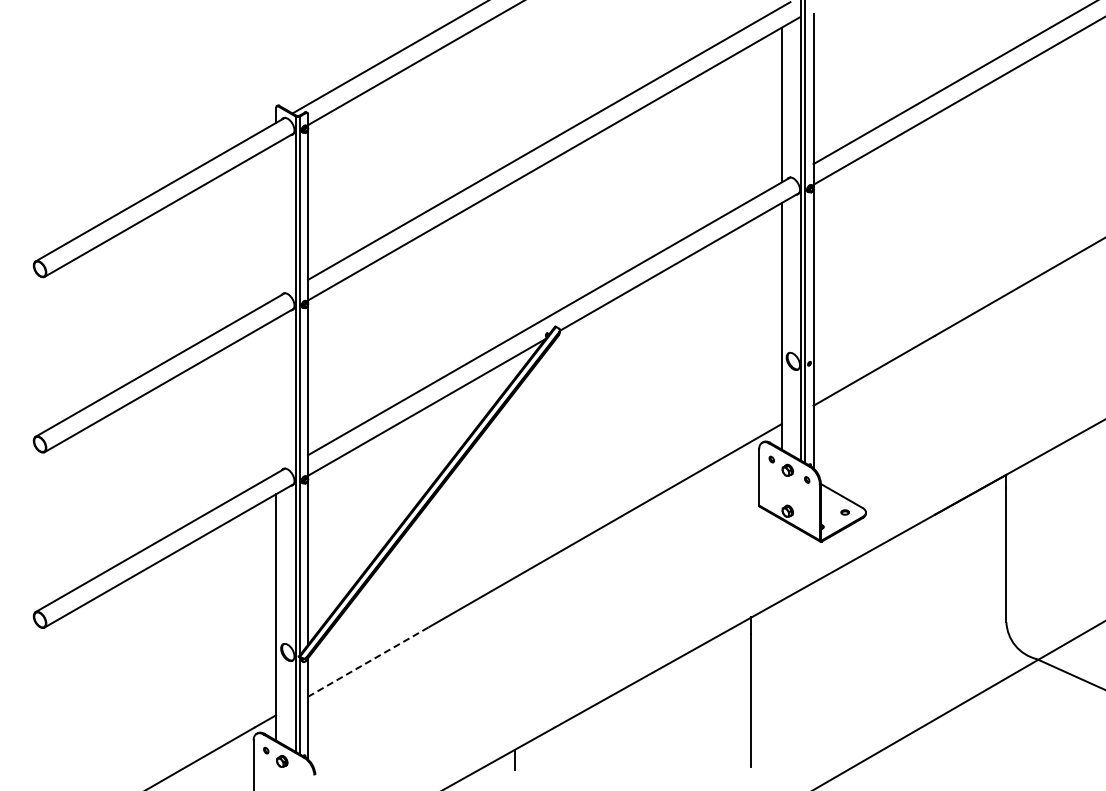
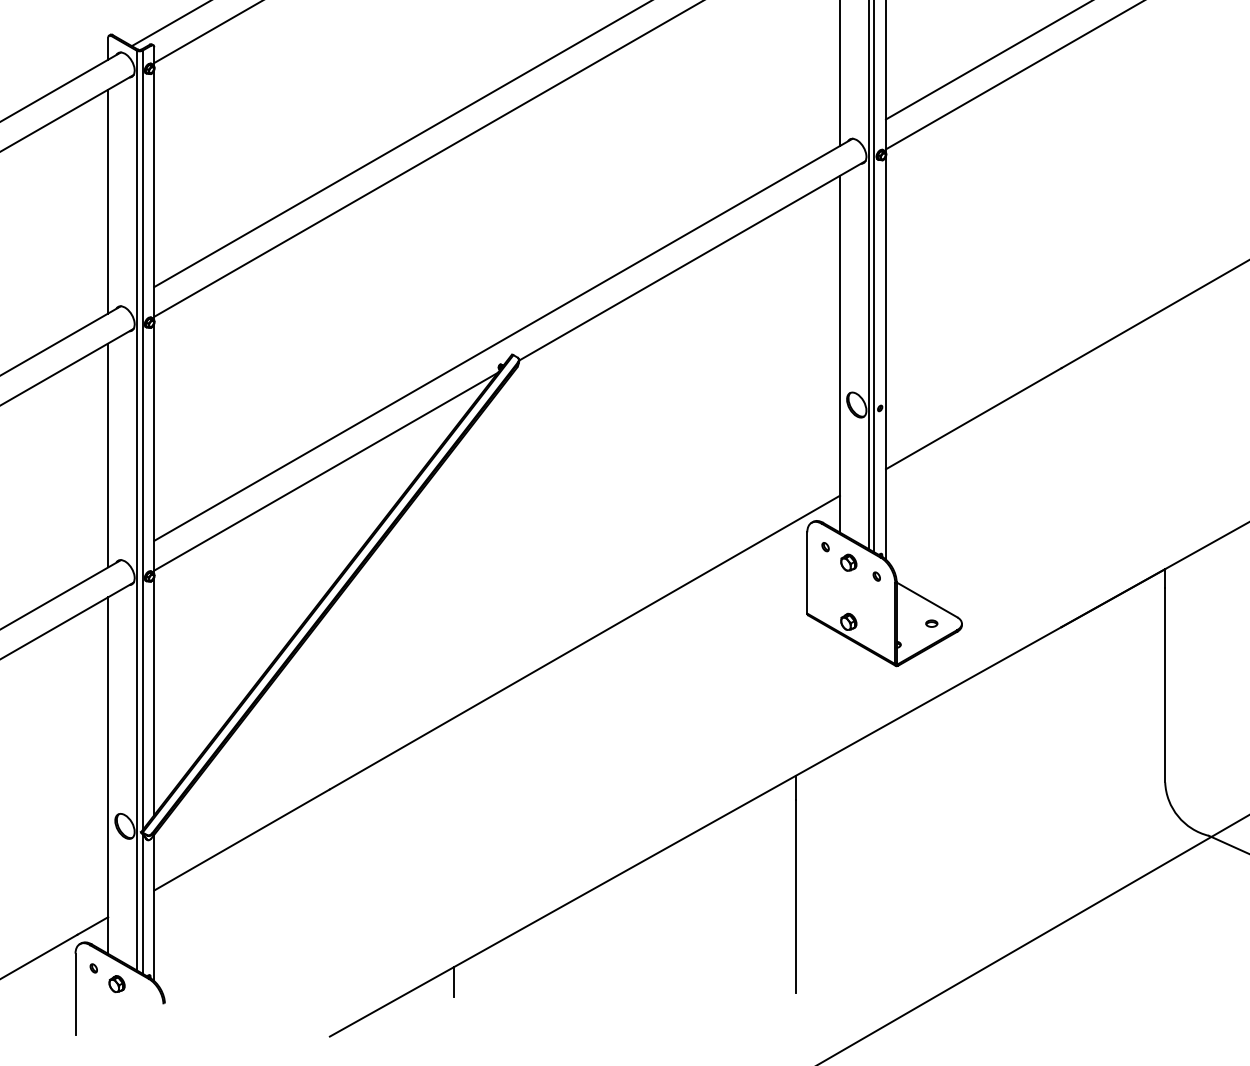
line: (276, 220) -> (108, 201), added
line: (276, 395) -> (108, 454), added
line: (369, 661) -> (243, 839), dashed -> solid

